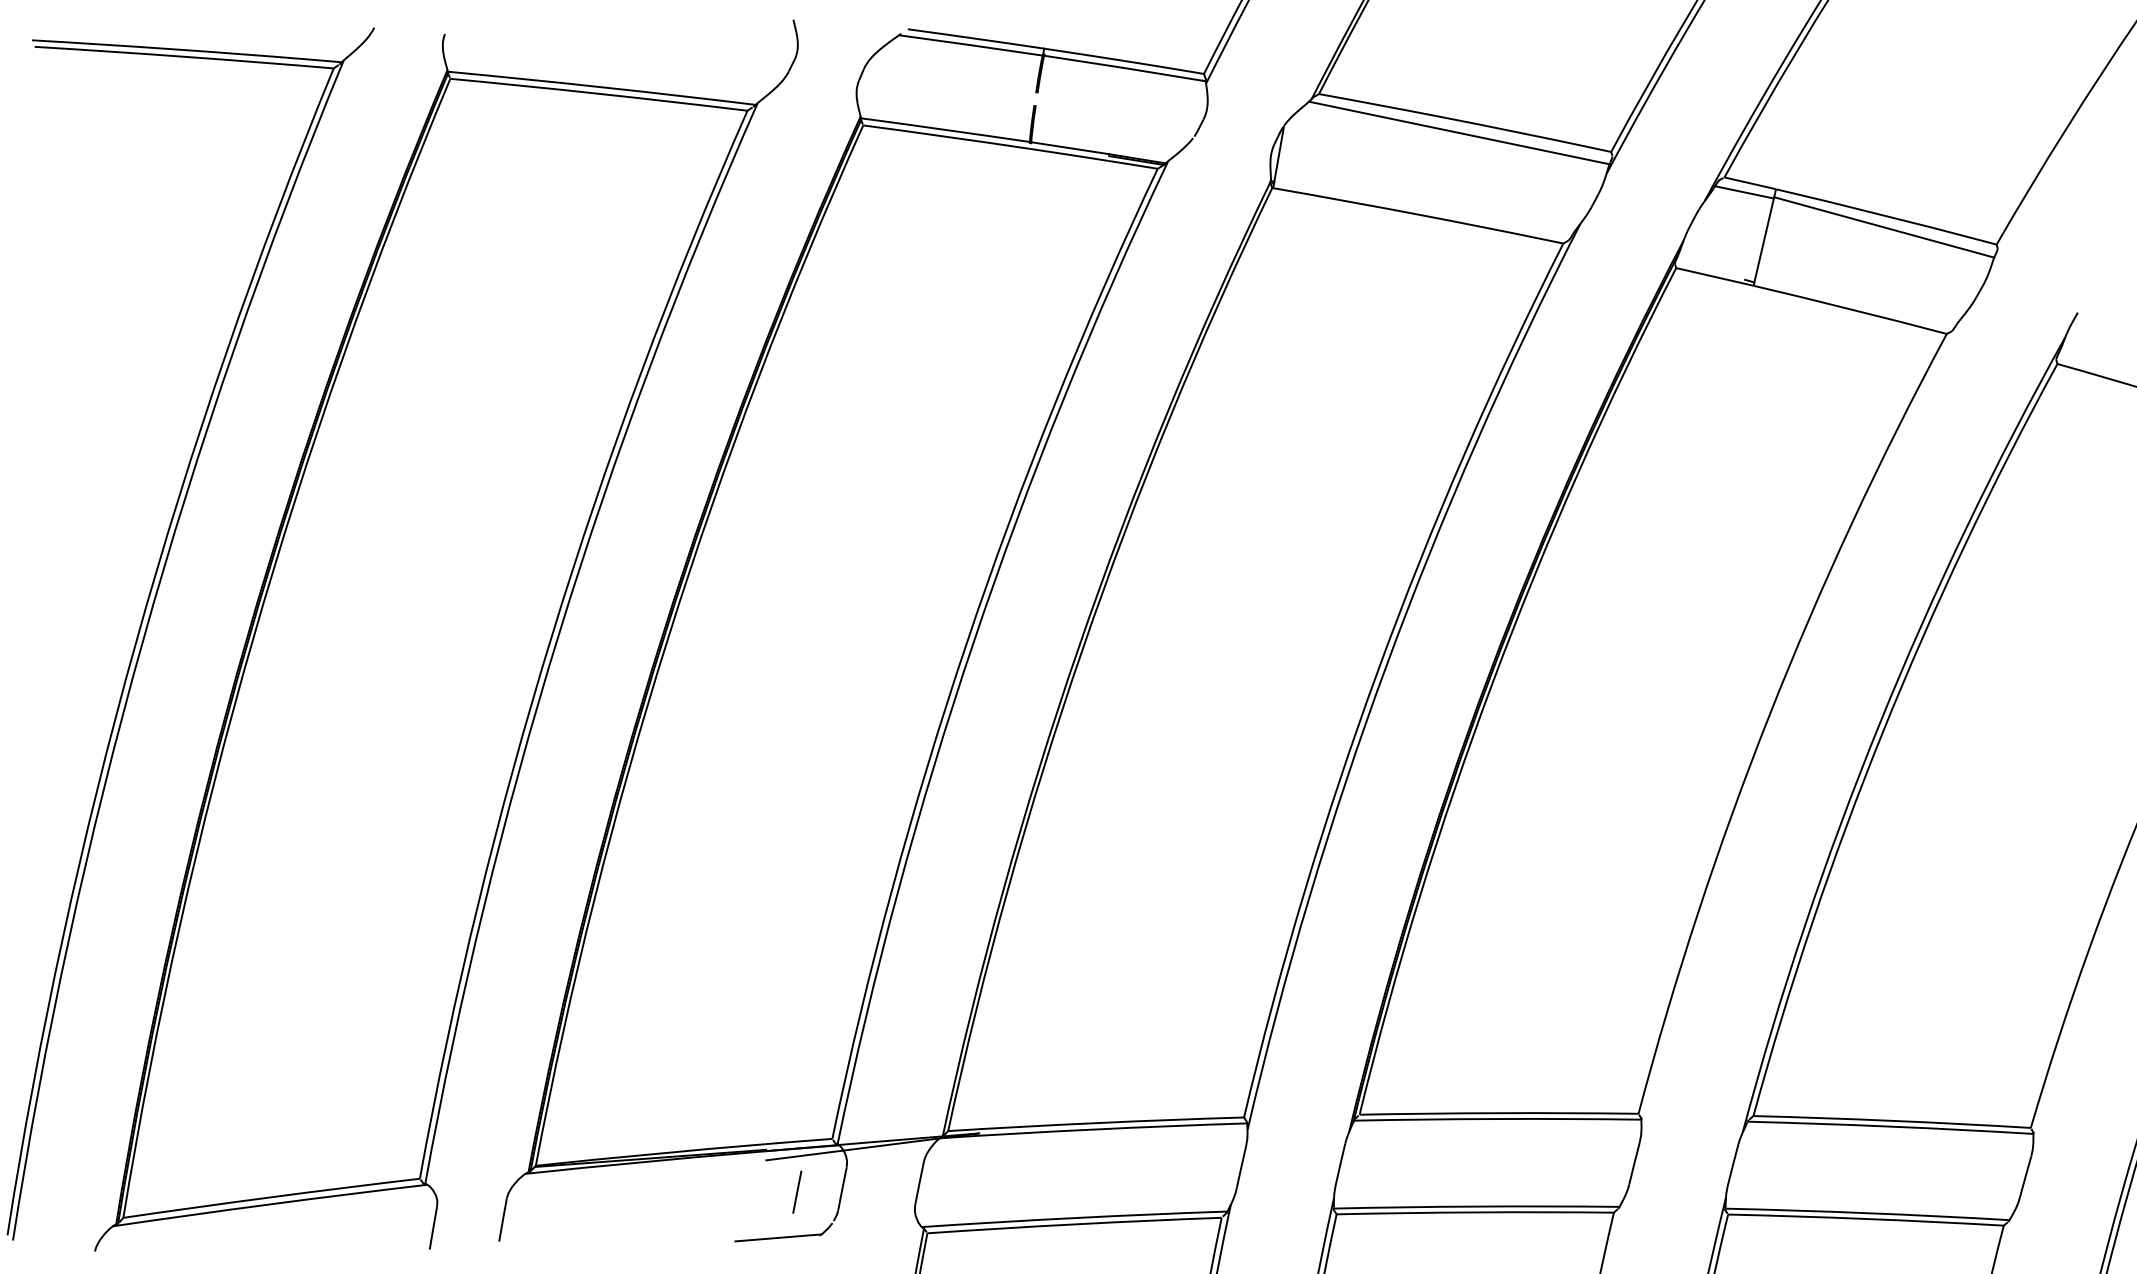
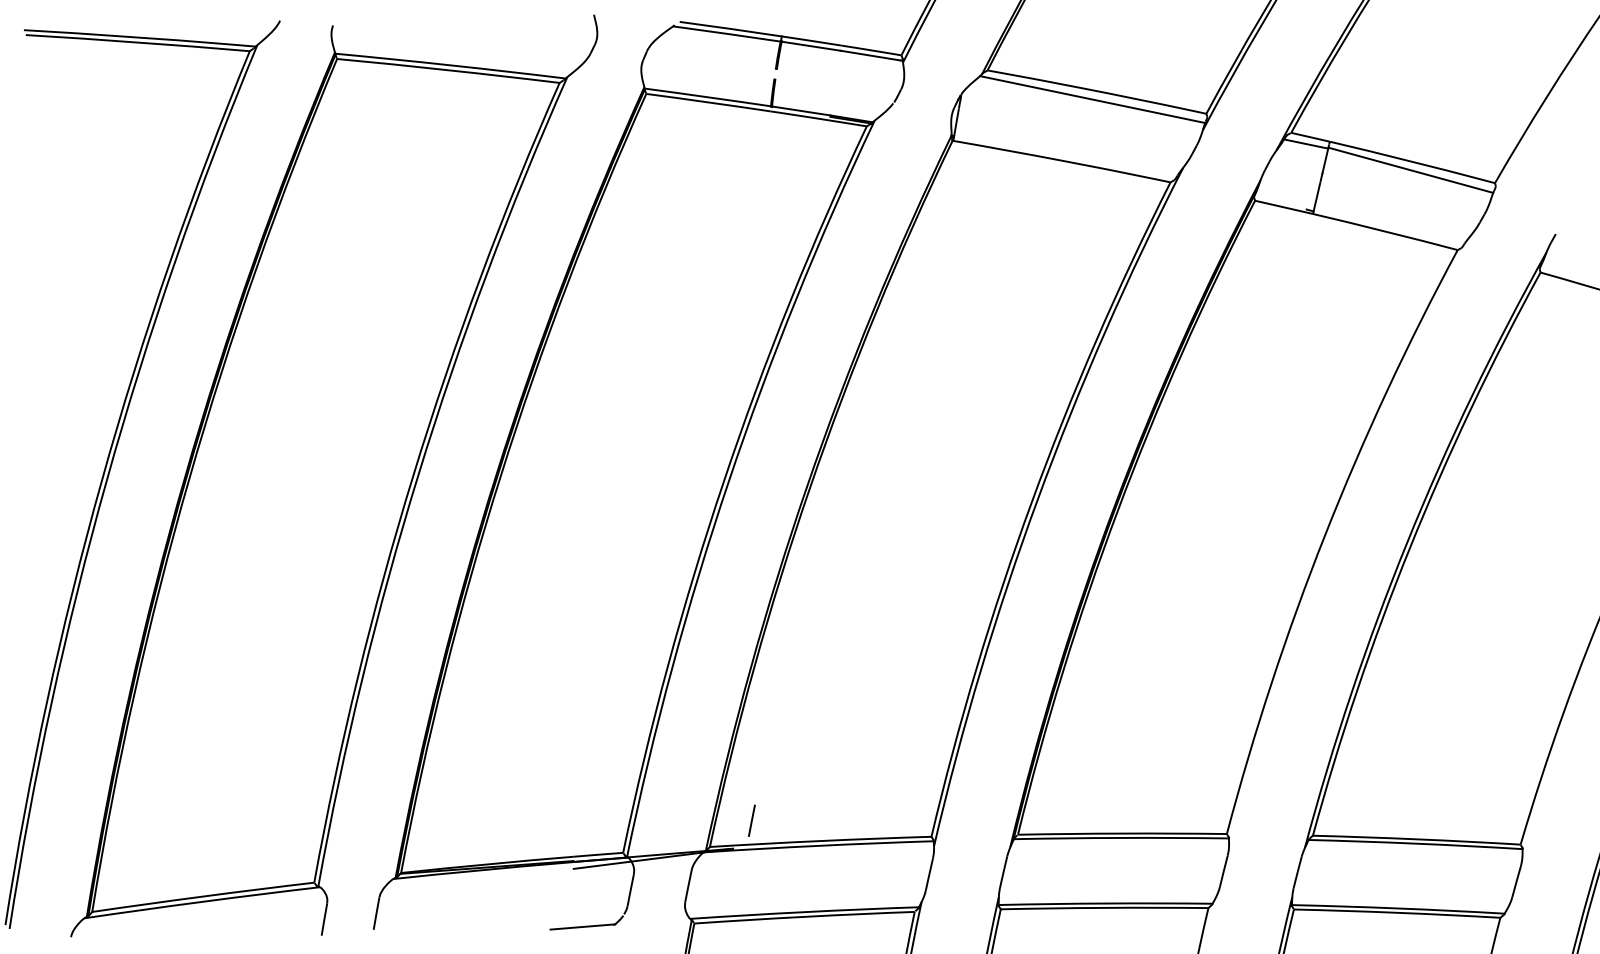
line: (796, 1191) -> (751, 820), moved

